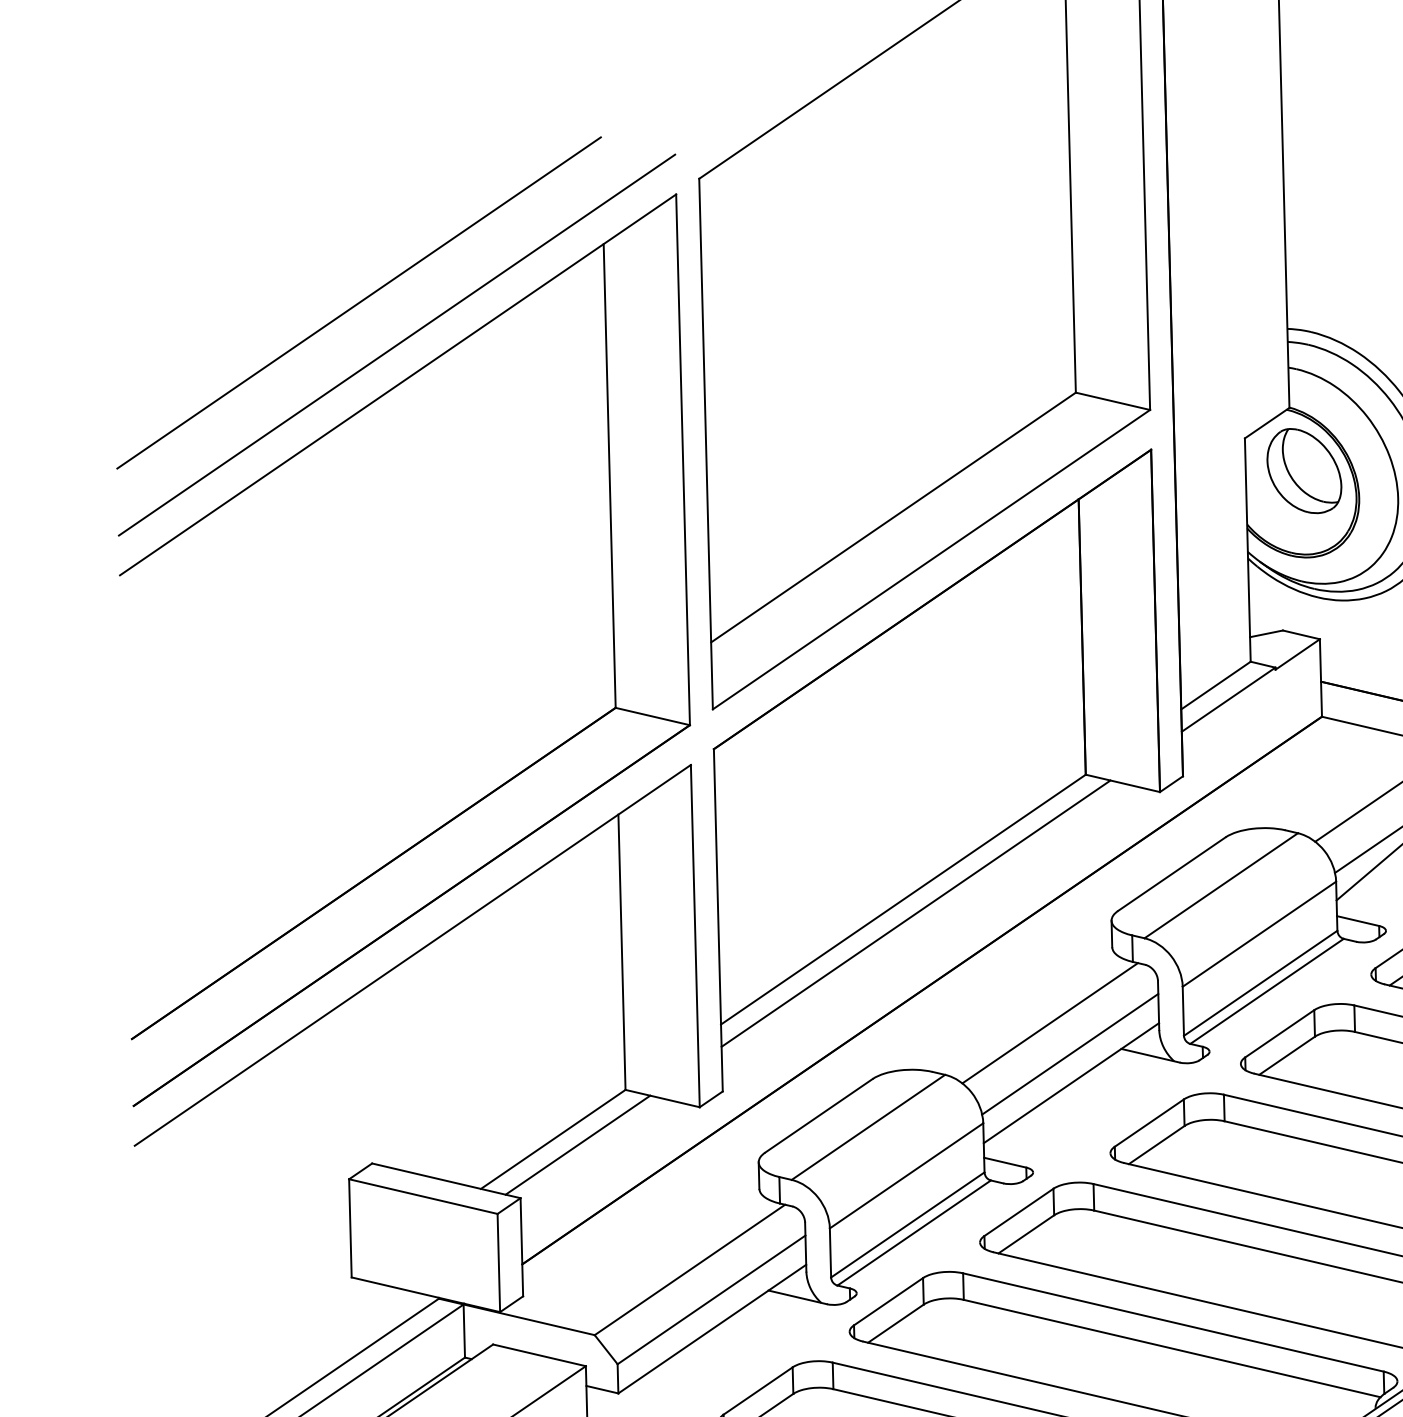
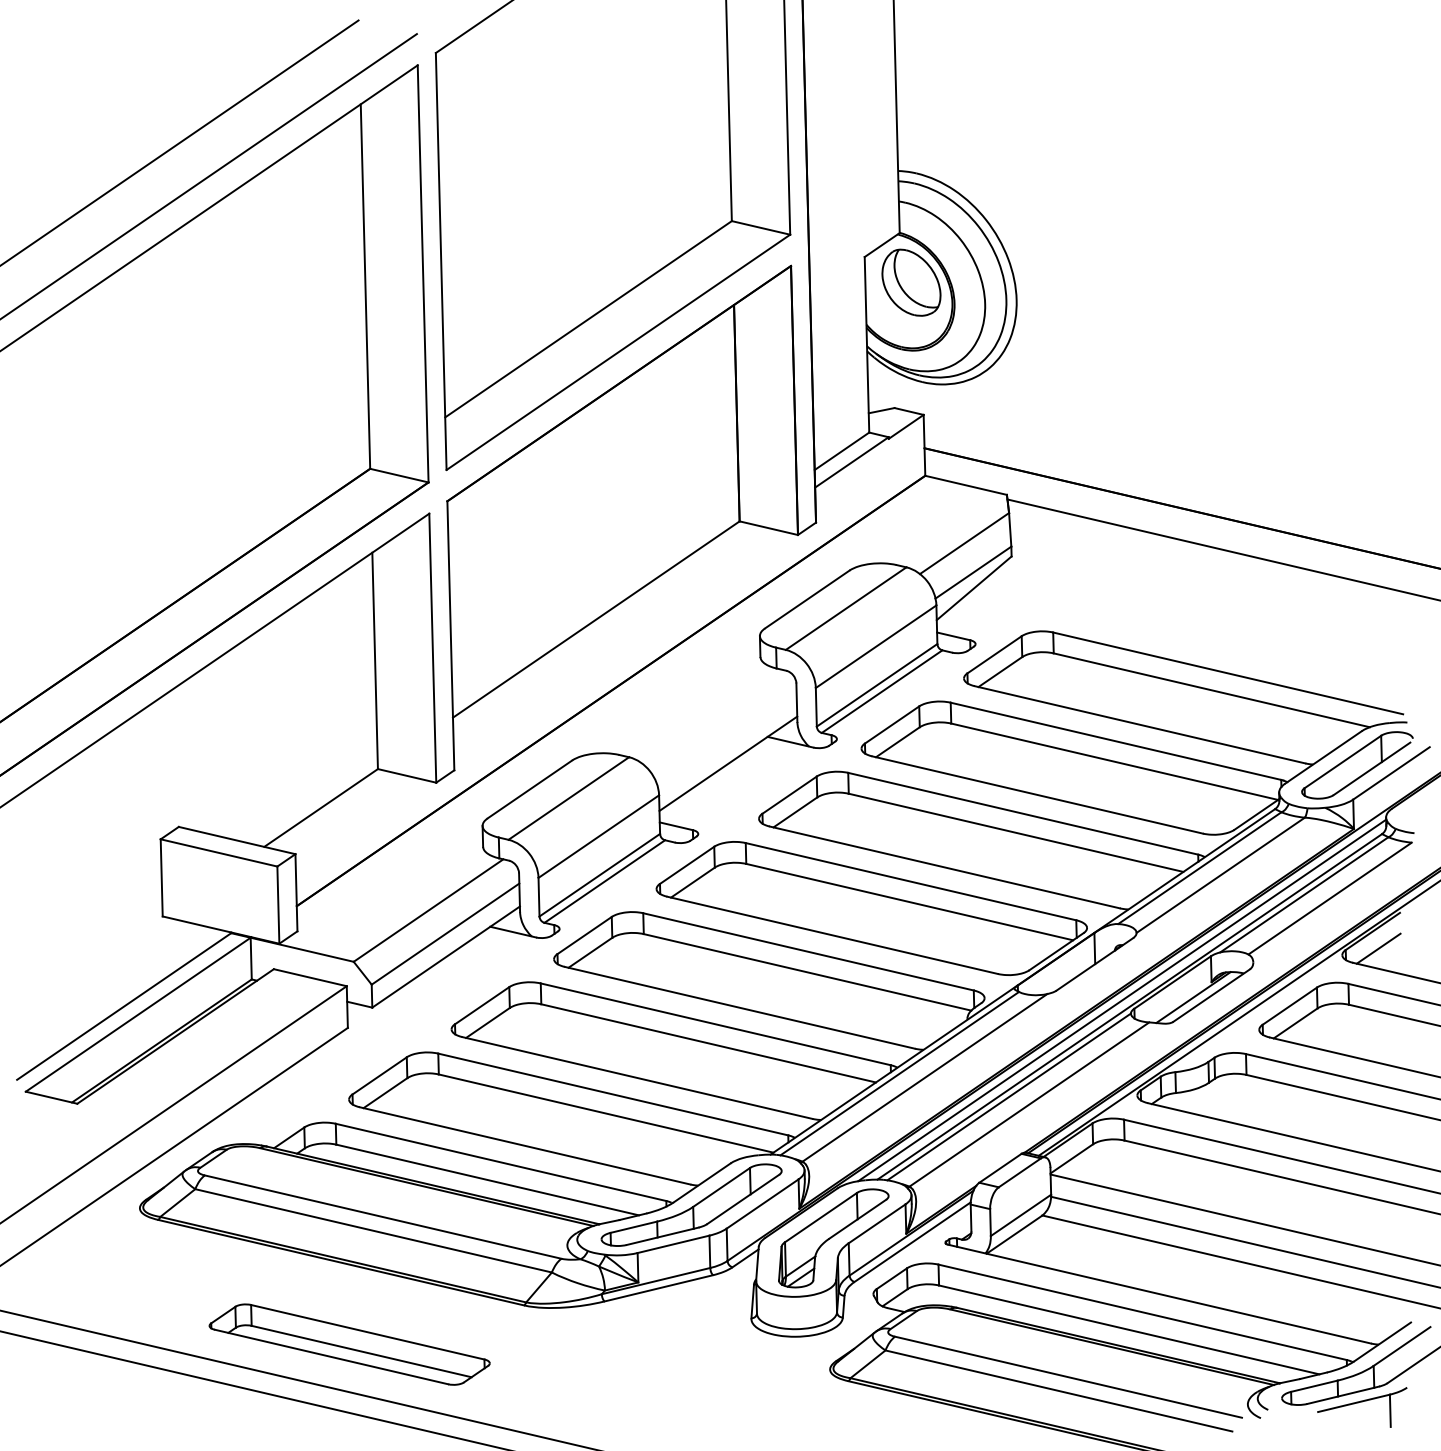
line: (916, 913) -> (606, 630), removed
line: (1049, 1022) -> (711, 716), removed
line: (1070, 1053) -> (727, 740), removed
line: (577, 1145) -> (340, 812), removed

